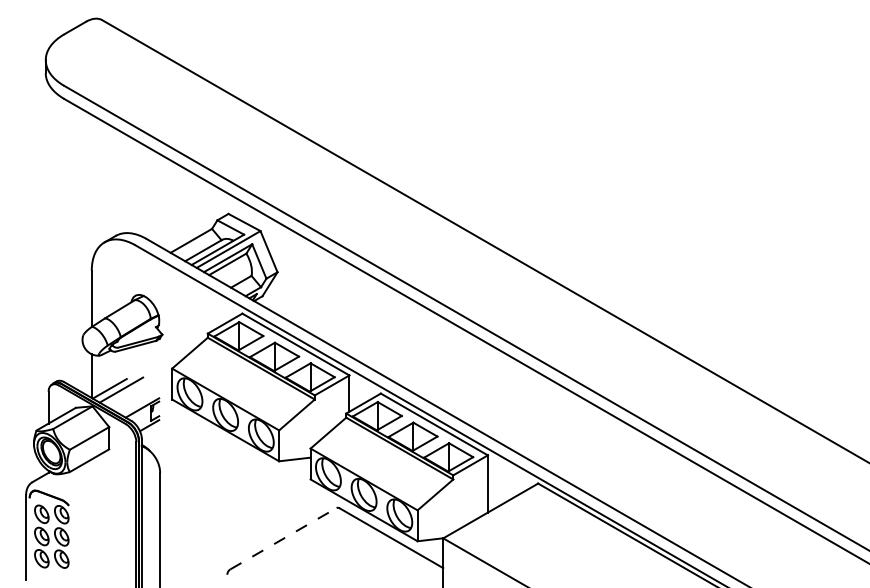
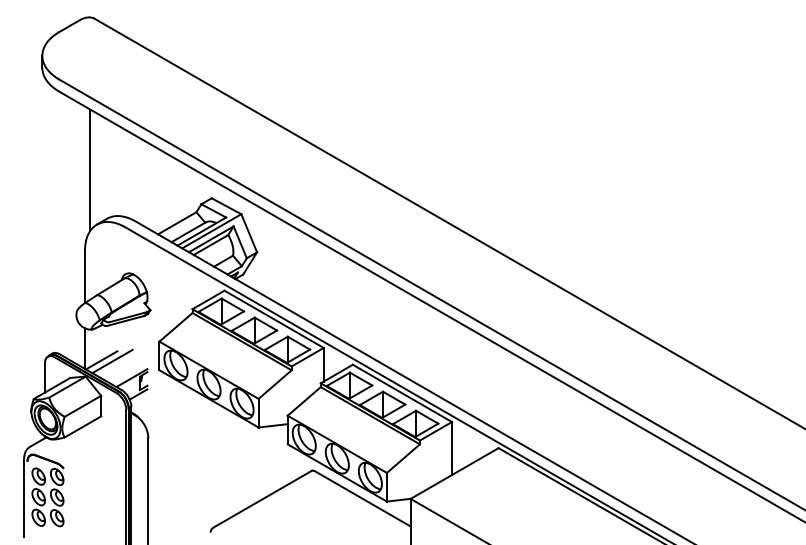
line: (97, 182) -> (90, 169), added
line: (283, 539) -> (262, 499), dashed -> solid

